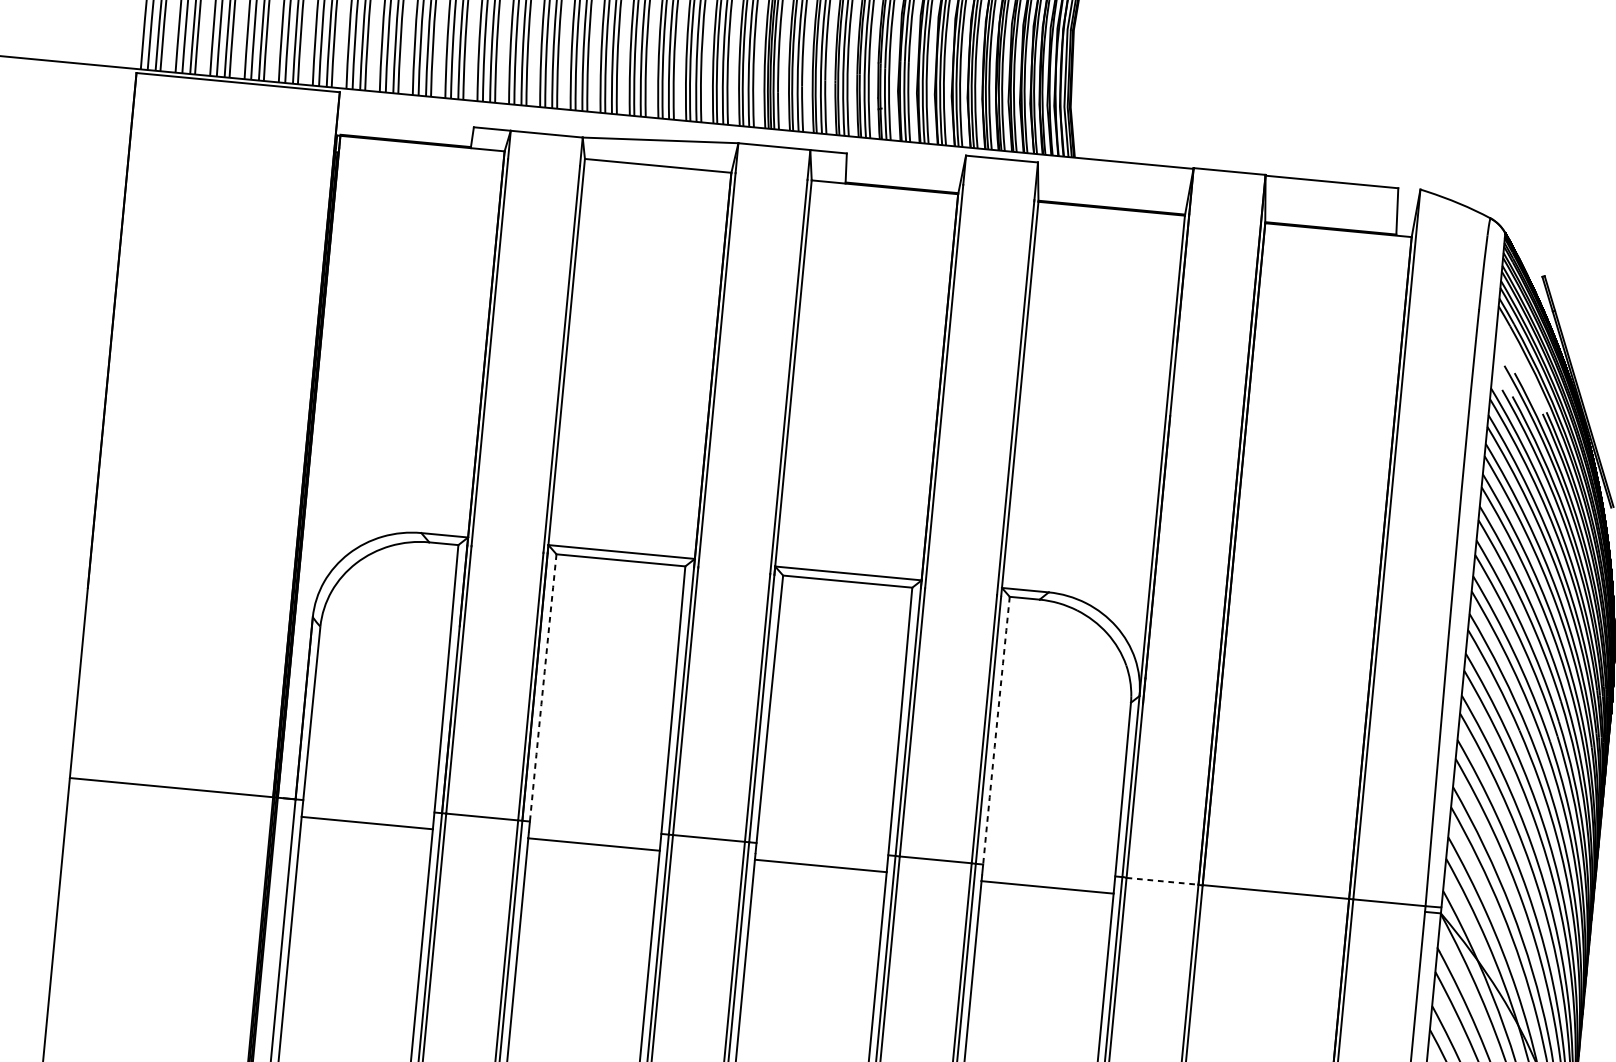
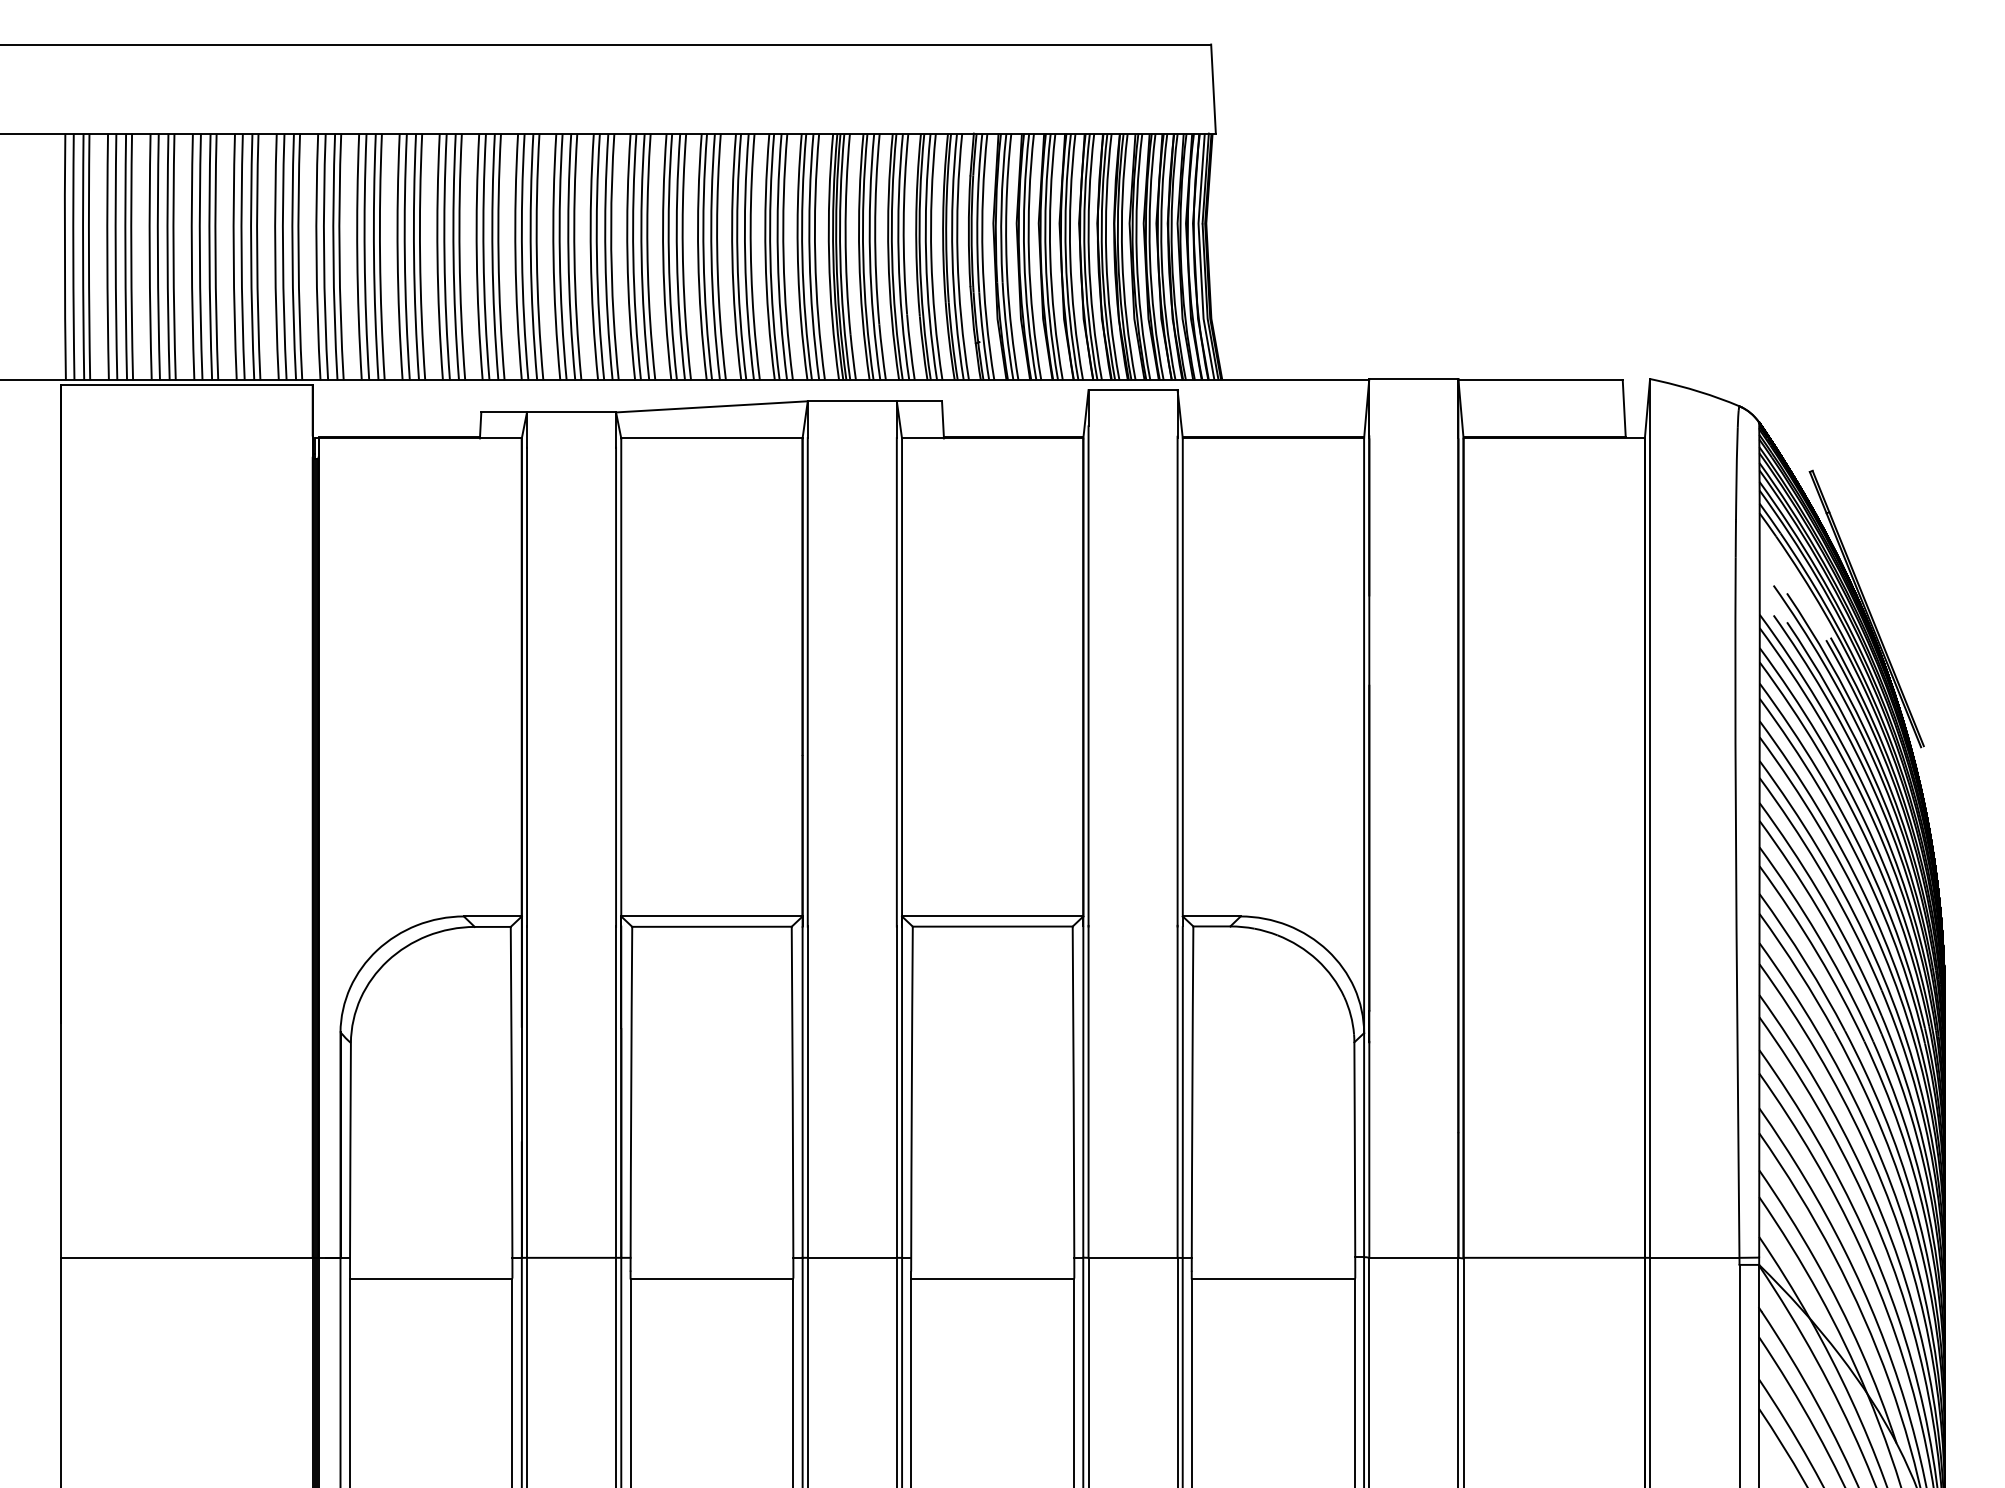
arc: (543, 688) -> (631, 1092), dashed -> solid
arc: (996, 730) -> (1192, 1092), dashed -> solid
line: (1162, 881) -> (1413, 1257), dashed -> solid

